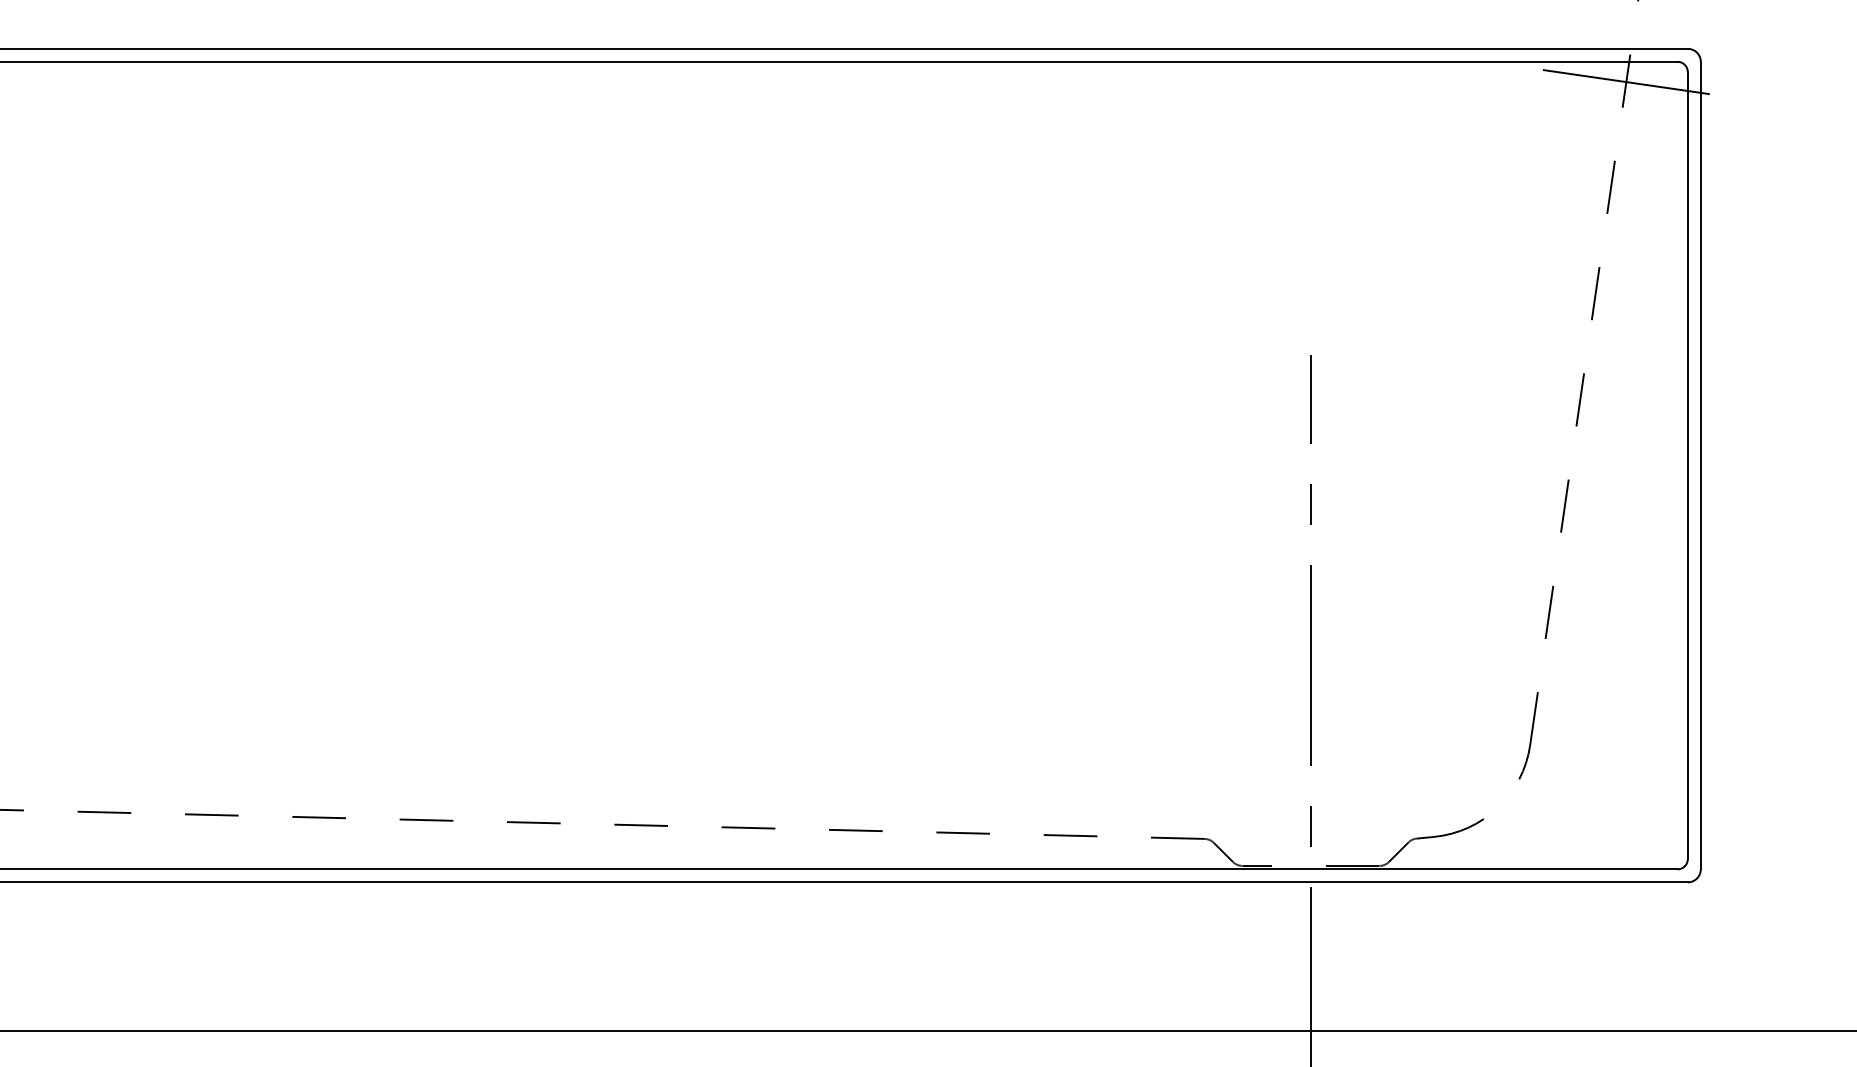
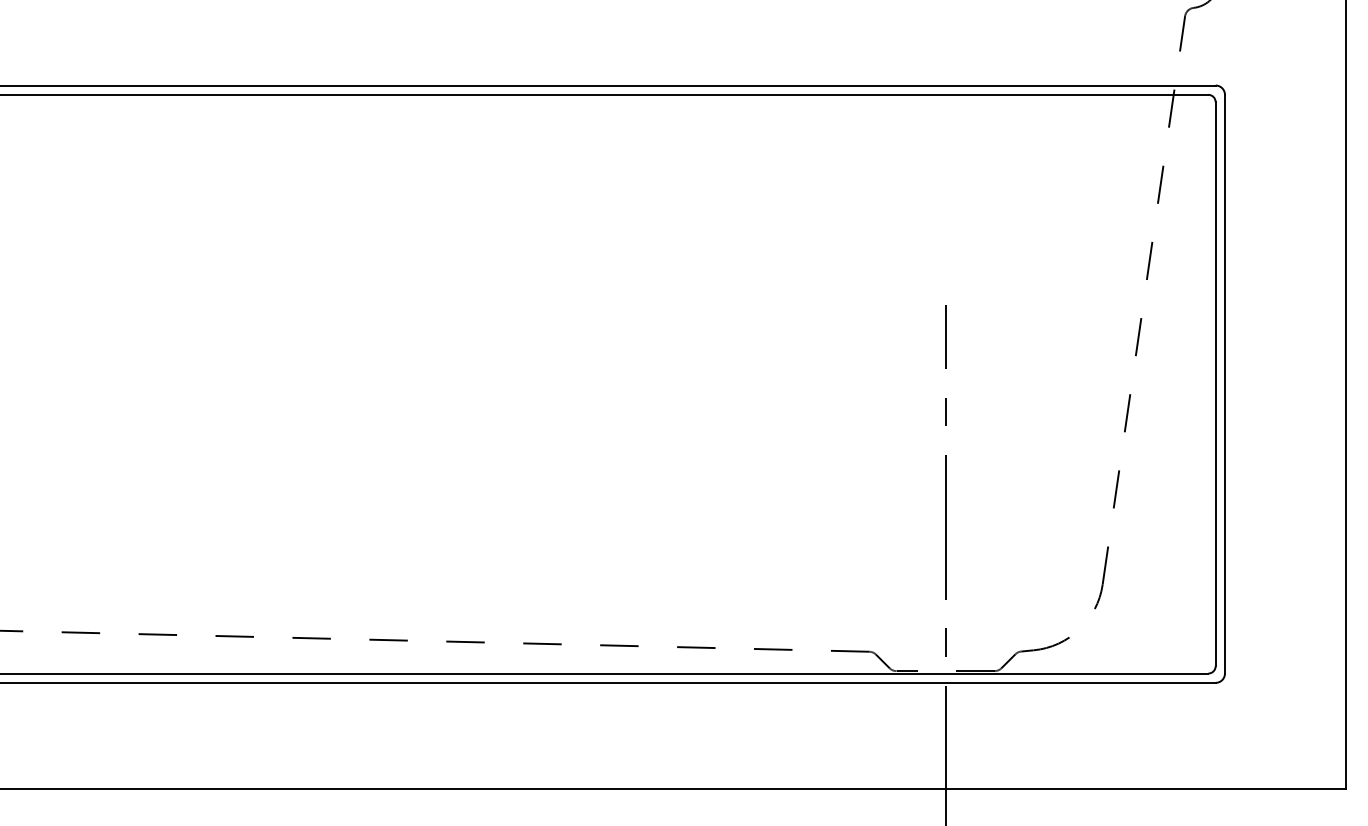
line: (1626, 82) -> (1171, 109), removed

